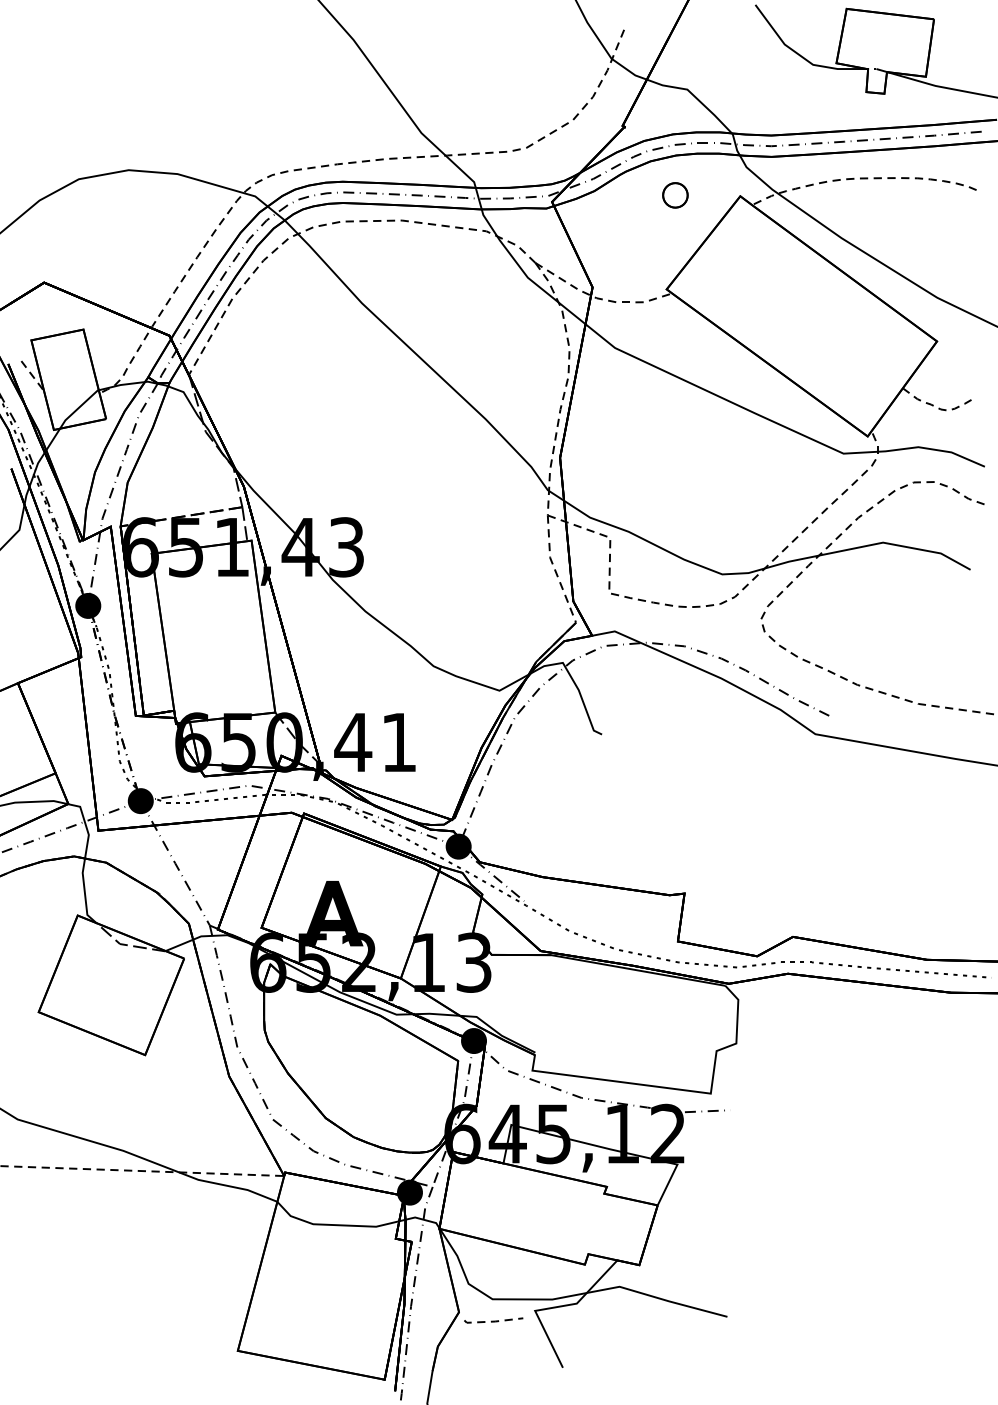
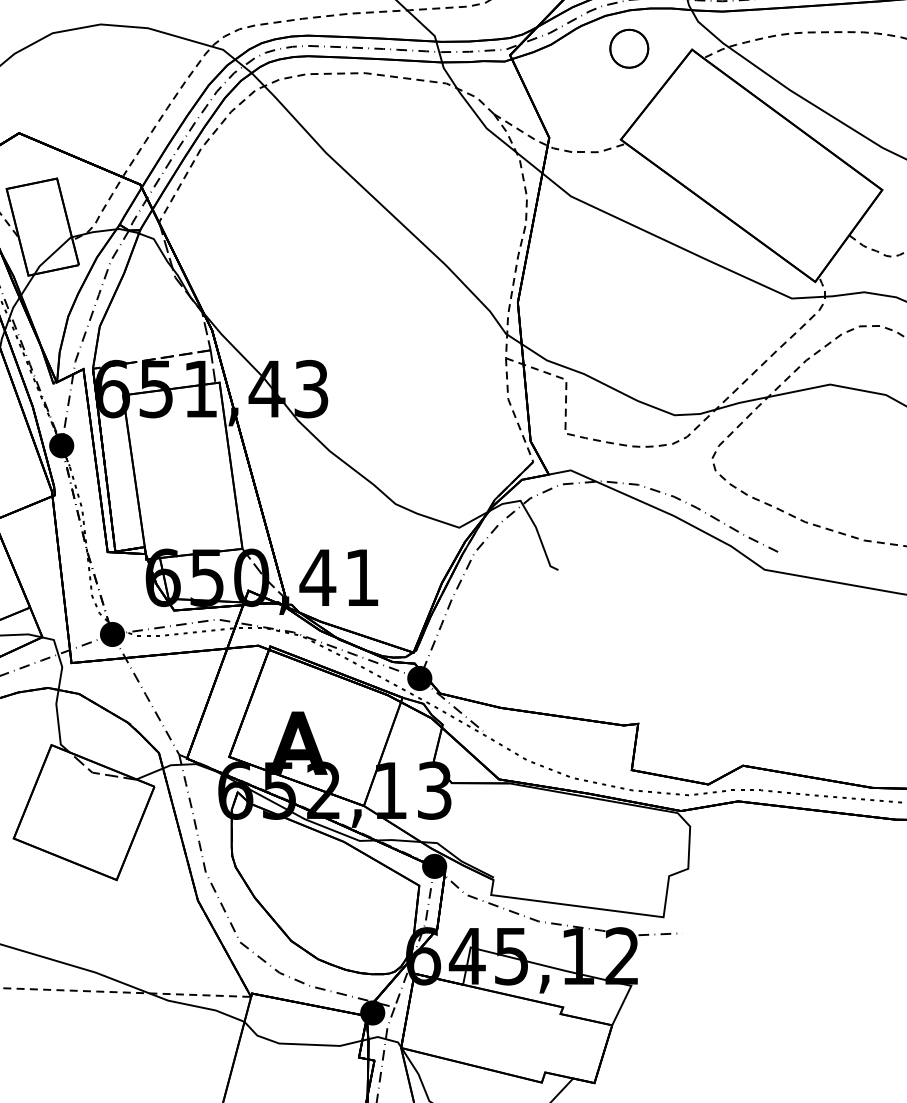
part: (675, 195) -> (629, 48), size x1.6

